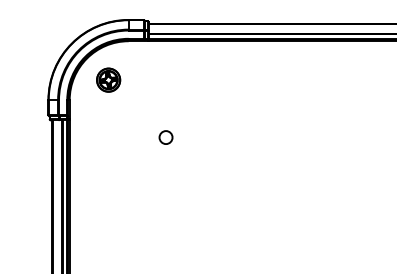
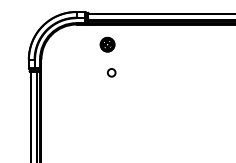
part: (108, 79) -> (107, 44), moved
circle: (165, 137) -> (111, 72), moved

